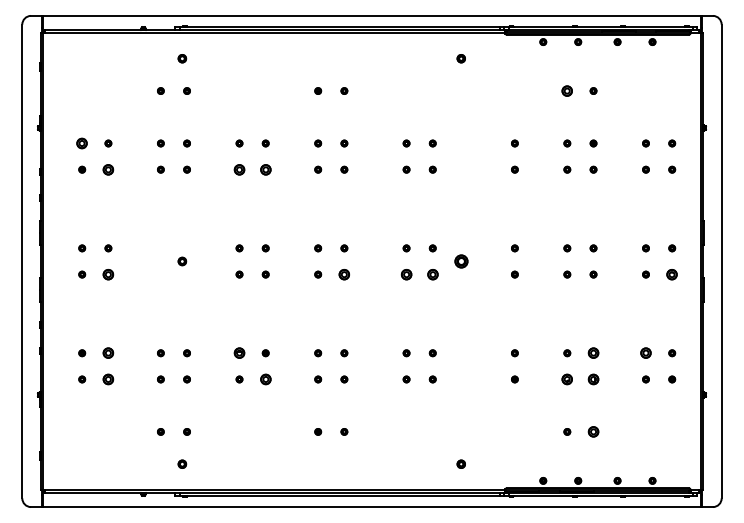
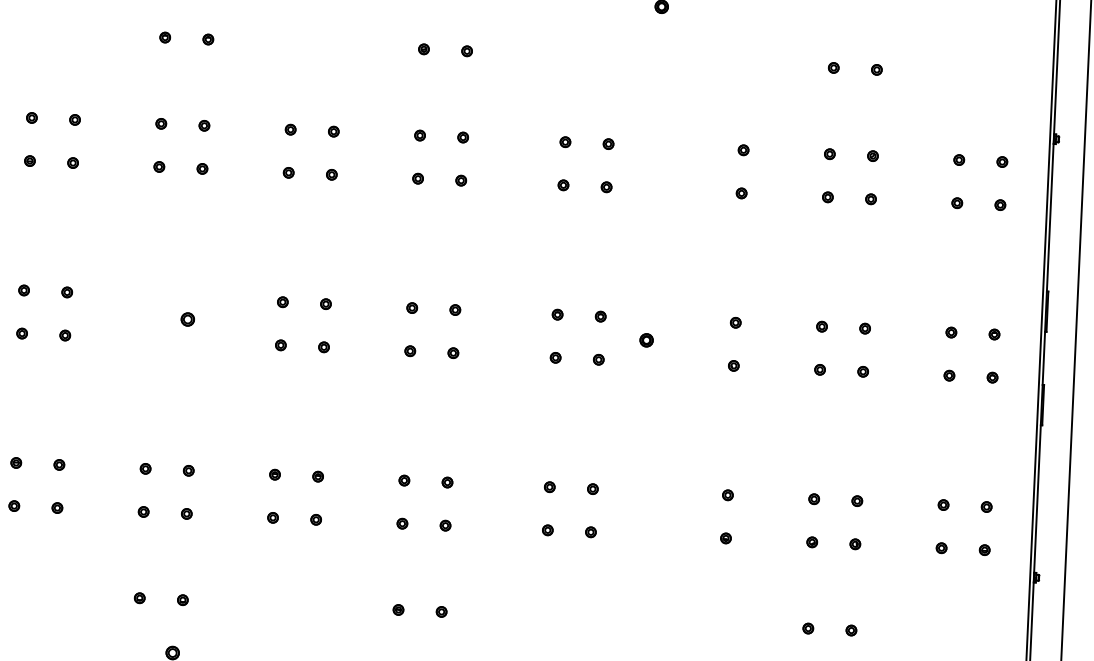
part: (567, 90) -> (834, 67), size x0.62
part: (82, 143) -> (32, 117), size x0.62
part: (108, 169) -> (73, 162), size x0.62
part: (239, 169) -> (288, 172), size x0.62
part: (265, 169) -> (331, 174), size x0.62
part: (460, 261) -> (645, 340), size x0.62
part: (108, 274) -> (65, 335), size x0.62
part: (344, 274) -> (453, 353), size x0.62
part: (406, 274) -> (555, 357), size x0.62
part: (432, 274) -> (598, 359), size x0.62
part: (672, 274) -> (993, 377), size x0.62
part: (108, 353) -> (59, 465), size x0.62
part: (239, 353) -> (274, 475), size x0.62
part: (593, 353) -> (857, 501), size x0.62
part: (645, 353) -> (942, 505), size x0.62
part: (108, 379) -> (57, 508), size x0.62
part: (265, 379) -> (315, 519), size x0.62
part: (567, 379) -> (812, 542), size x0.62
part: (593, 379) -> (855, 544), size x0.62
part: (593, 431) -> (851, 629), size x0.62

